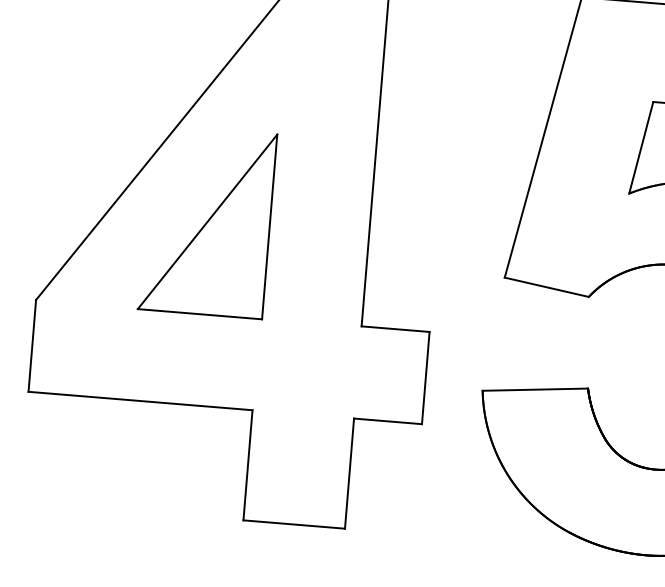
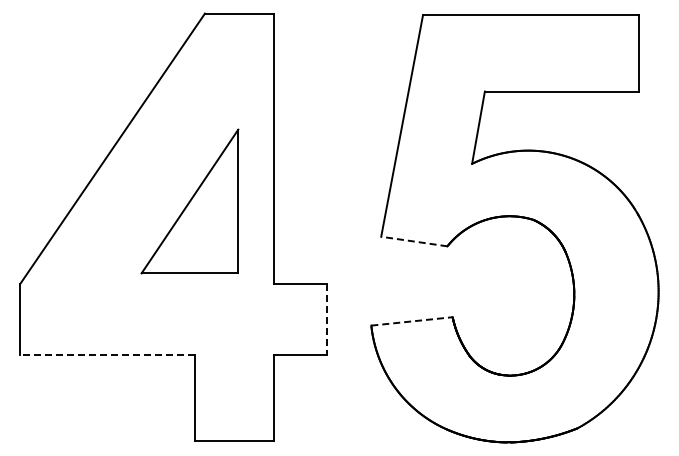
part: (206, 221) -> (189, 201), moved
line: (545, 287) -> (413, 241), solid -> dashed
line: (425, 378) -> (326, 319), solid -> dashed
line: (535, 389) -> (412, 321), solid -> dashed
line: (140, 401) -> (107, 355), solid -> dashed

